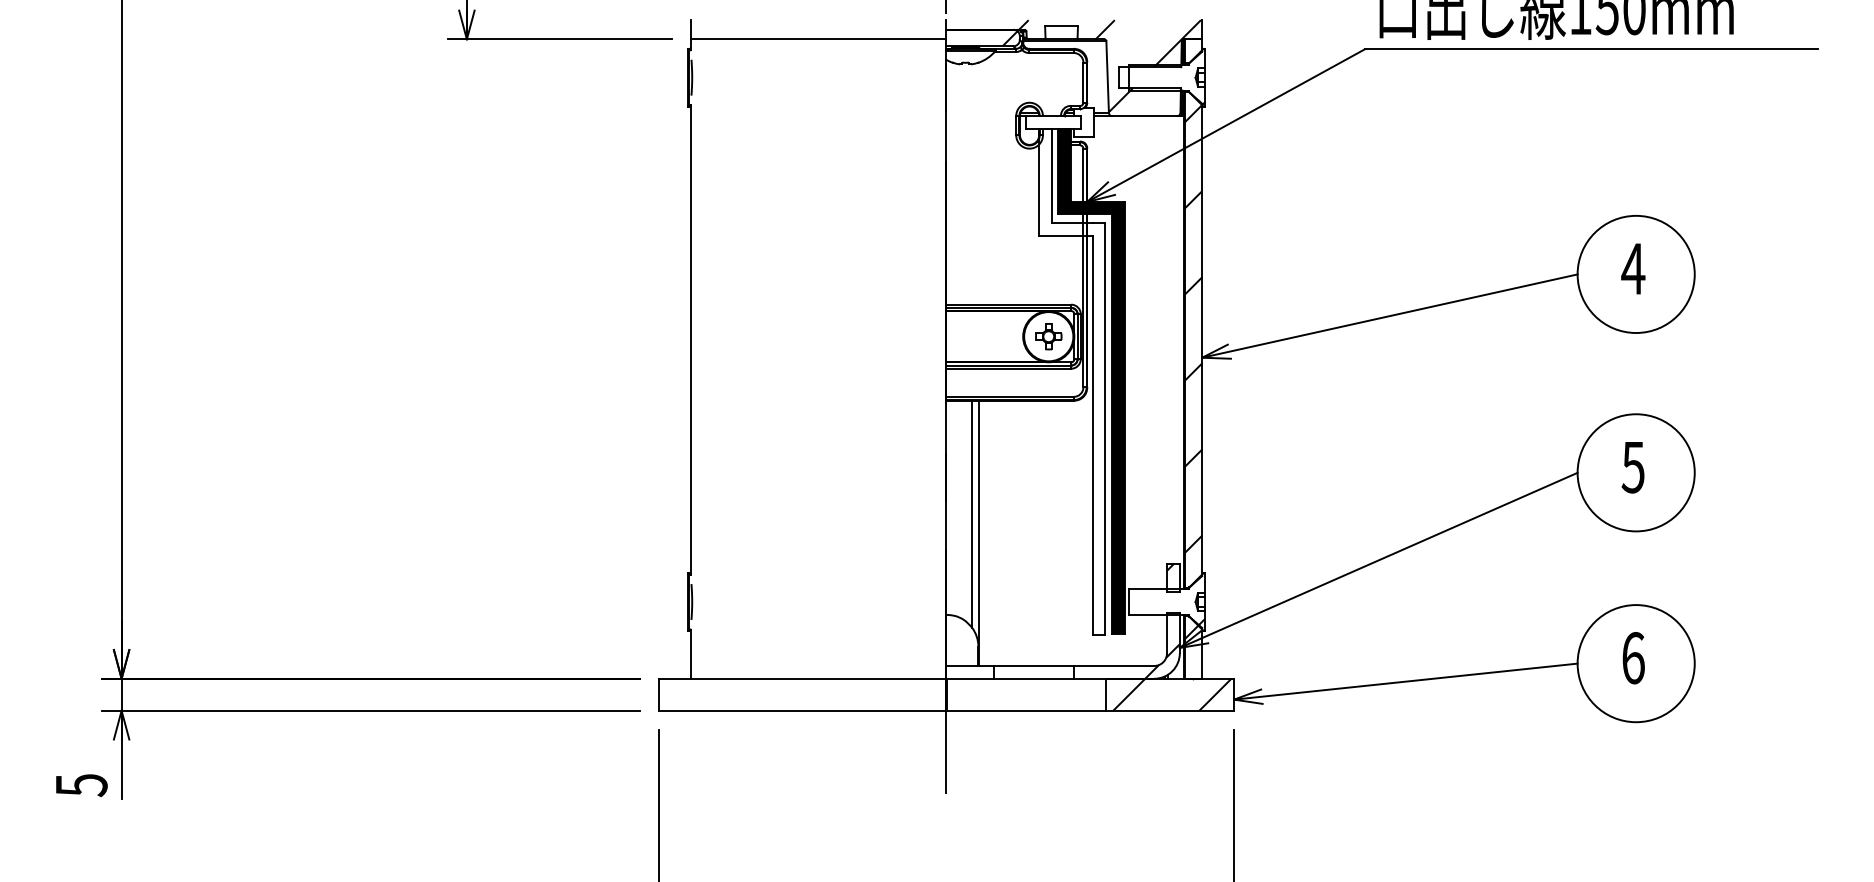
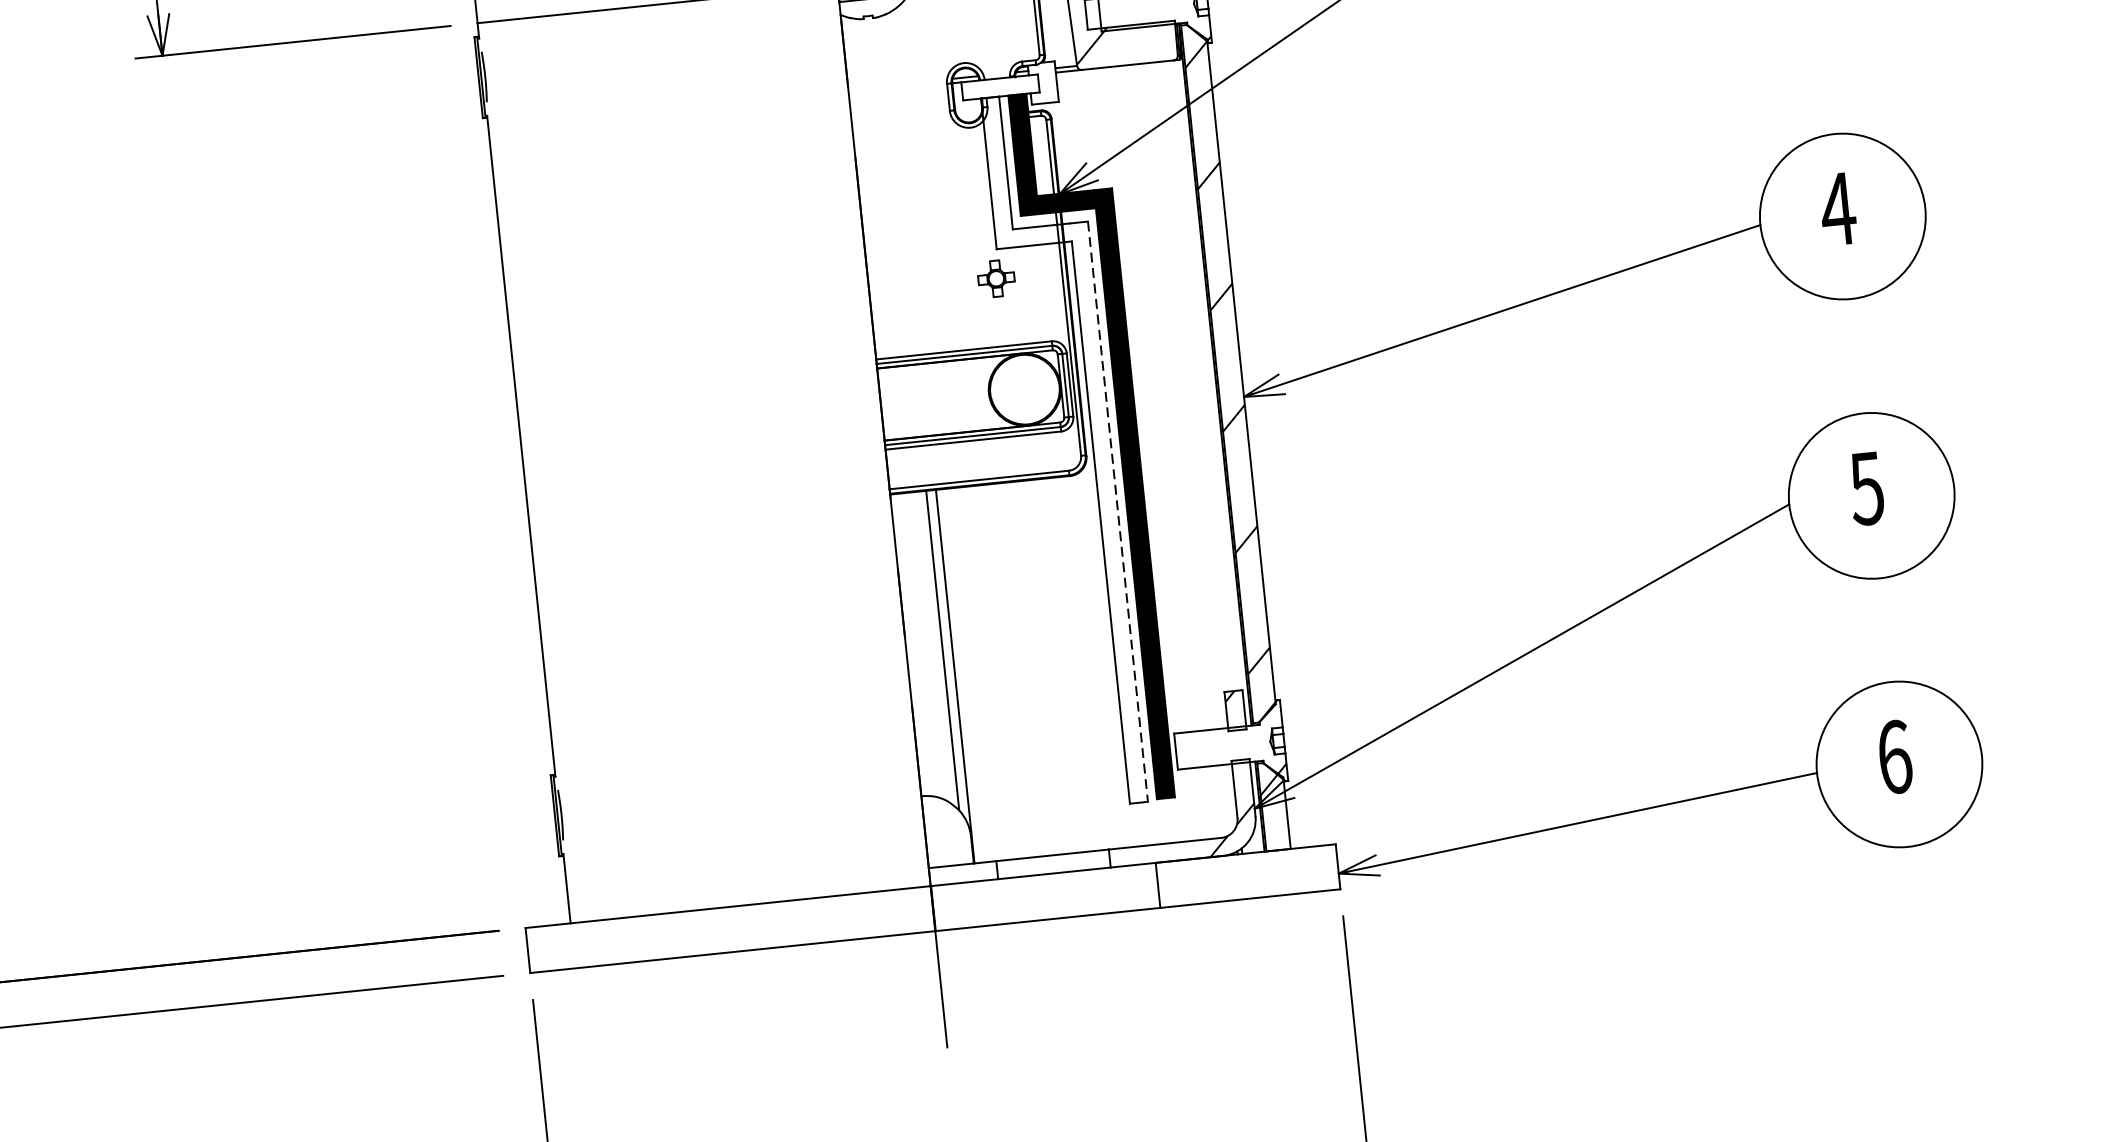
part: (1048, 336) -> (996, 278), moved
line: (1105, 429) -> (1118, 512), solid -> dashed
hatch: (1172, 694) -> (1251, 875), removed

